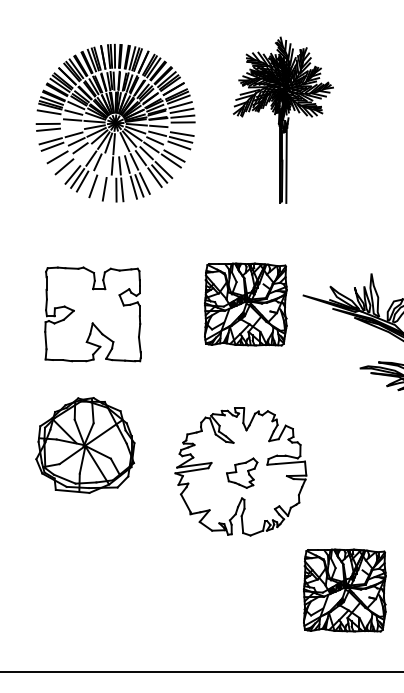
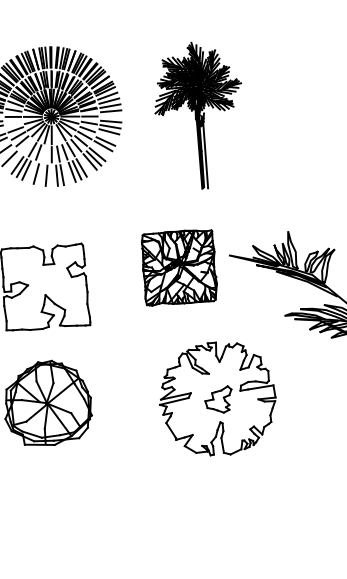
part: (282, 119) -> (198, 114), moved
part: (240, 471) -> (217, 398), moved
part: (344, 590) -> (286, 512), removed

